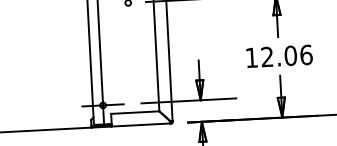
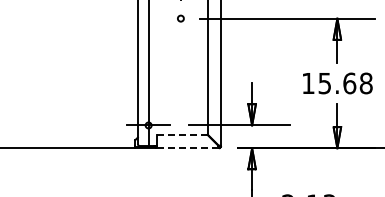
text: (286, 56) -> (345, 83), 12.06 -> 15.68
line: (135, 112) -> (182, 134), solid -> dashed
line: (140, 125) -> (187, 148), solid -> dashed

